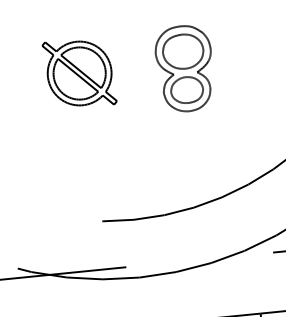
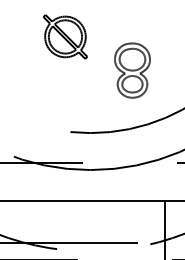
part: (184, 68) -> (132, 70), moved

